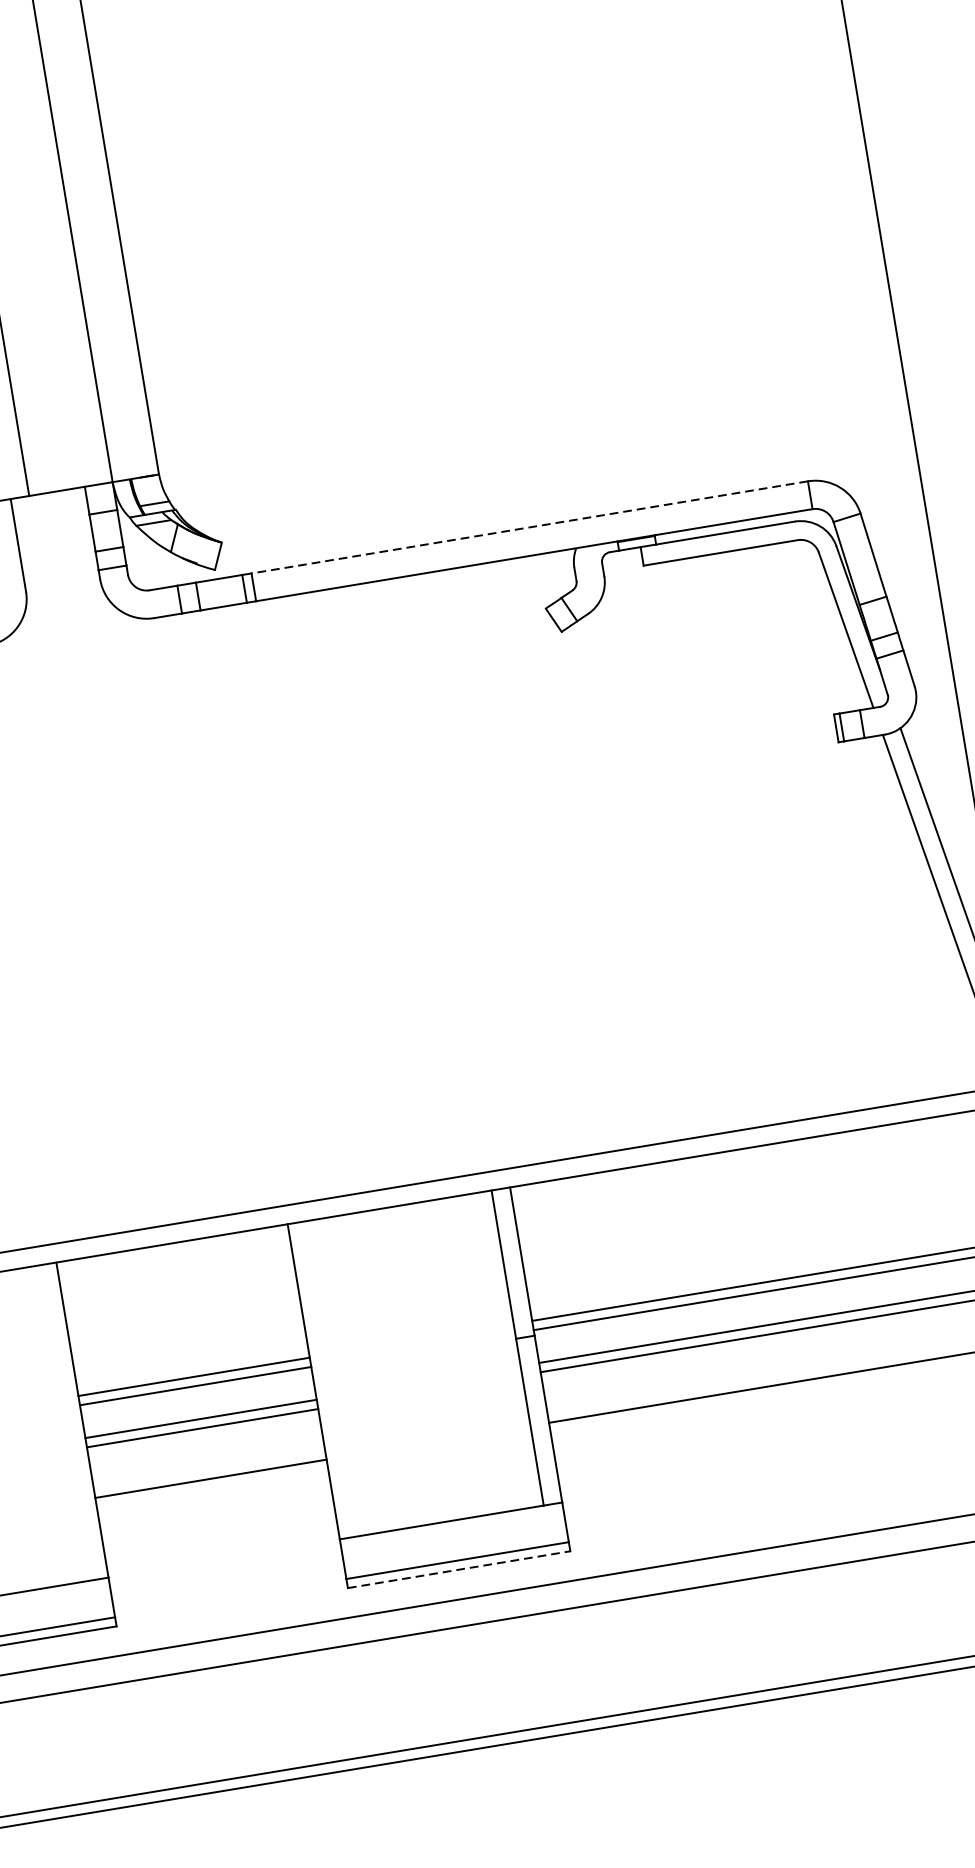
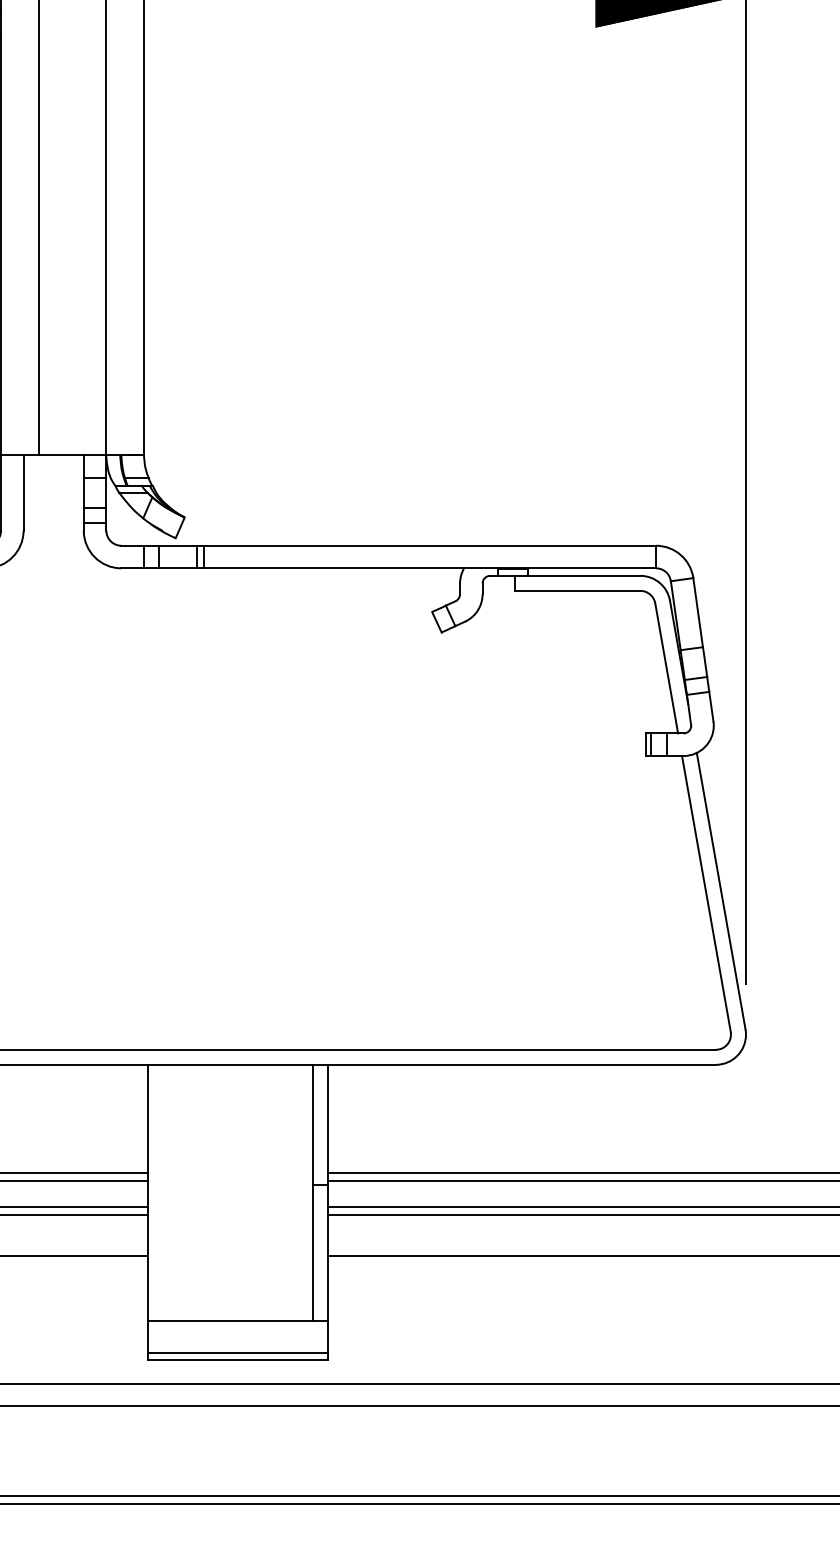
line: (530, 527) -> (430, 545), dashed -> solid
line: (459, 1569) -> (238, 1360), dashed -> solid

